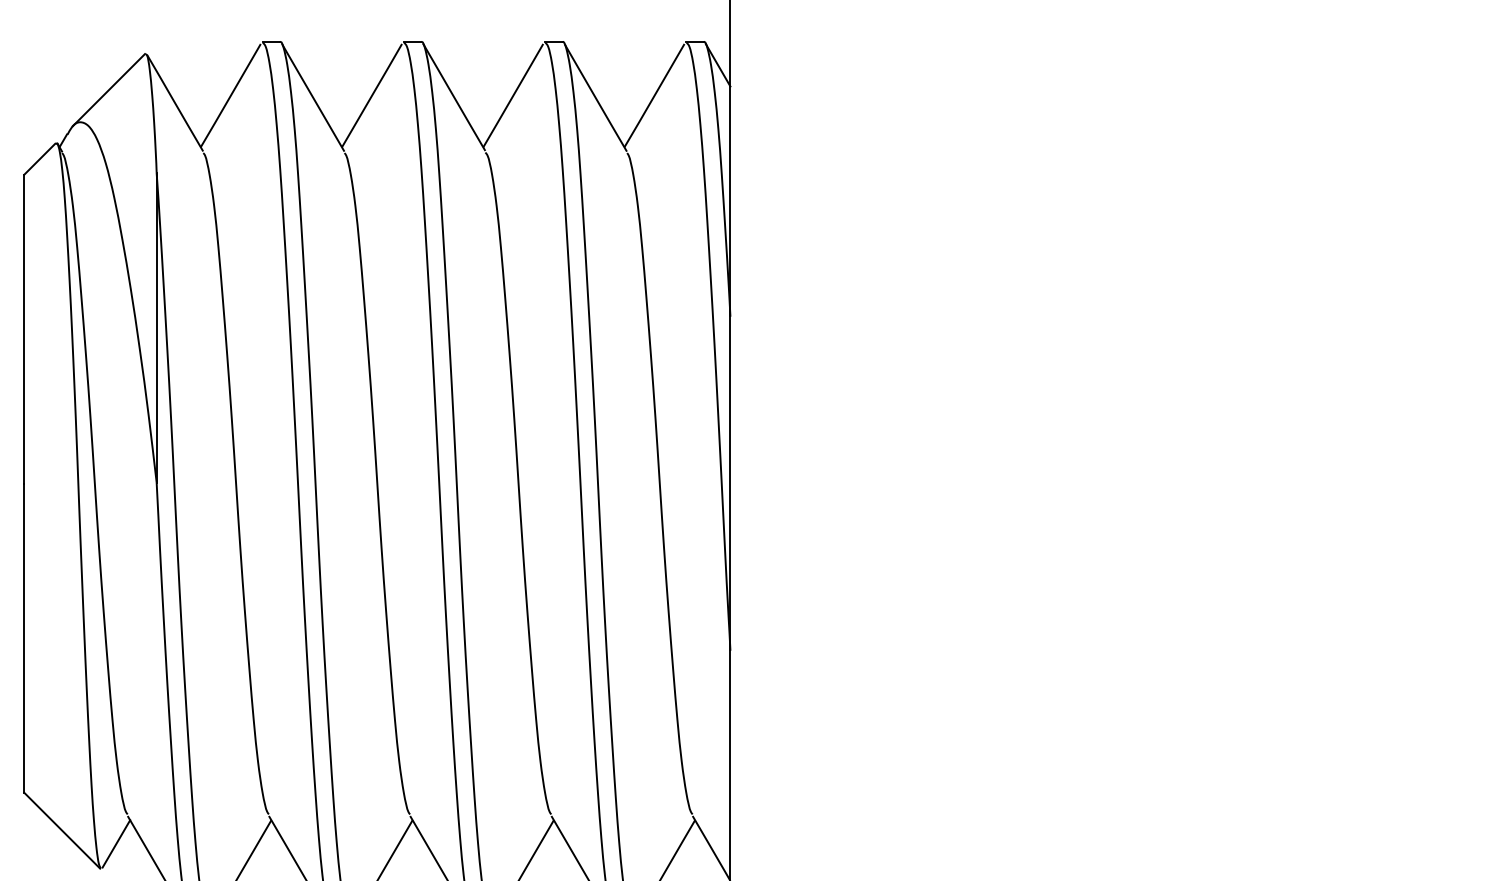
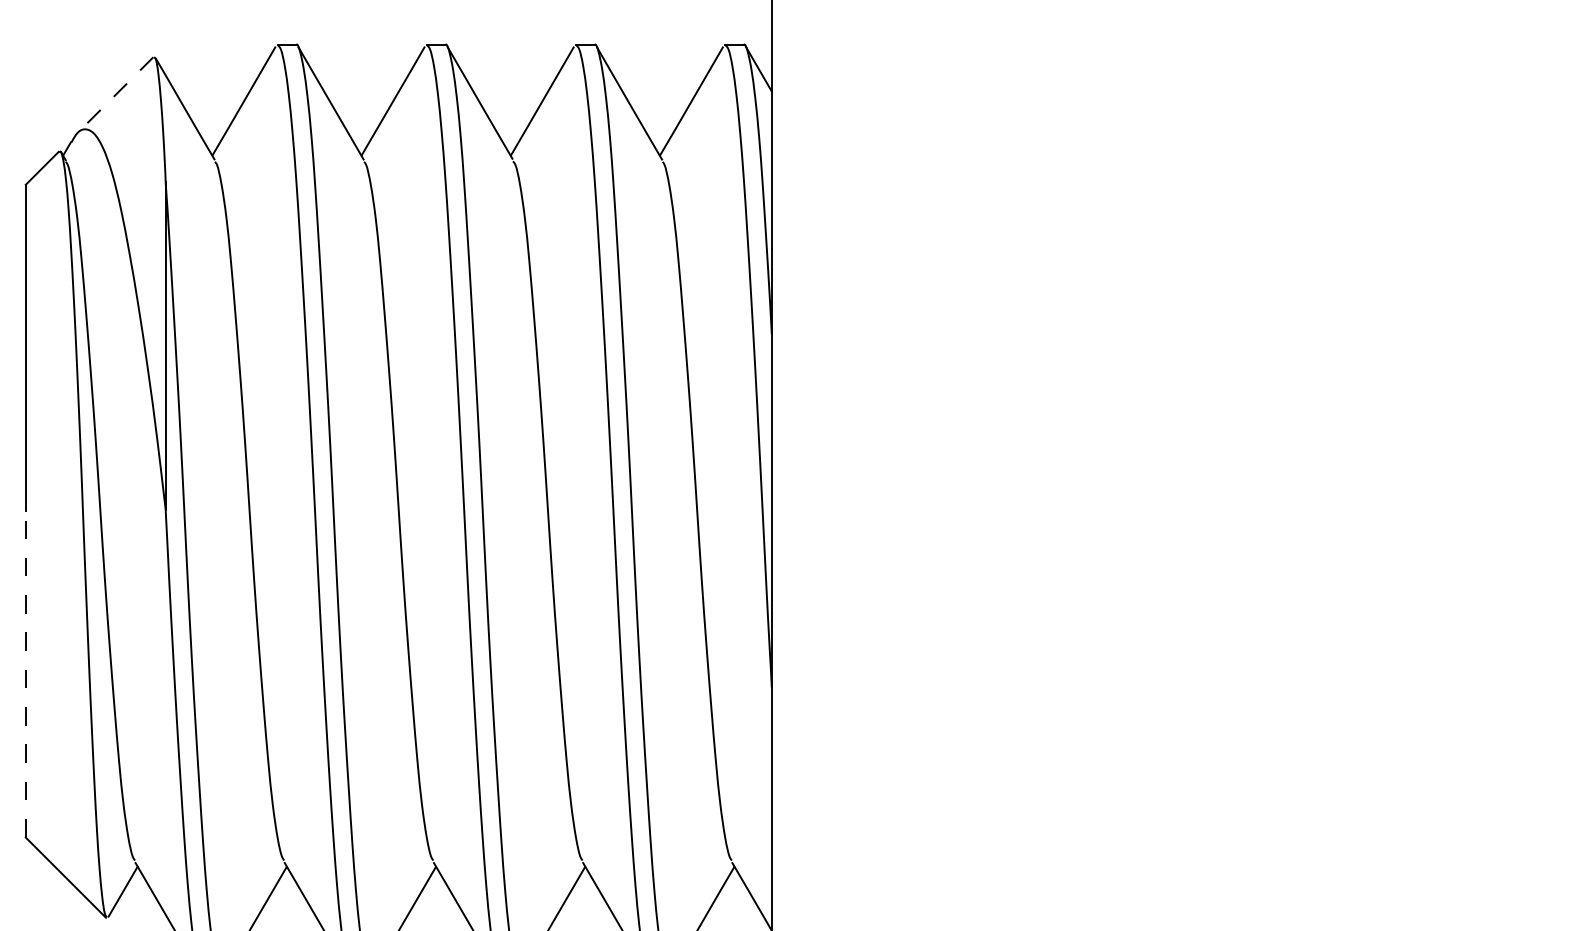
line: (109, 90) -> (115, 95), solid -> dashed
line: (23, 637) -> (25, 673), solid -> dashed

